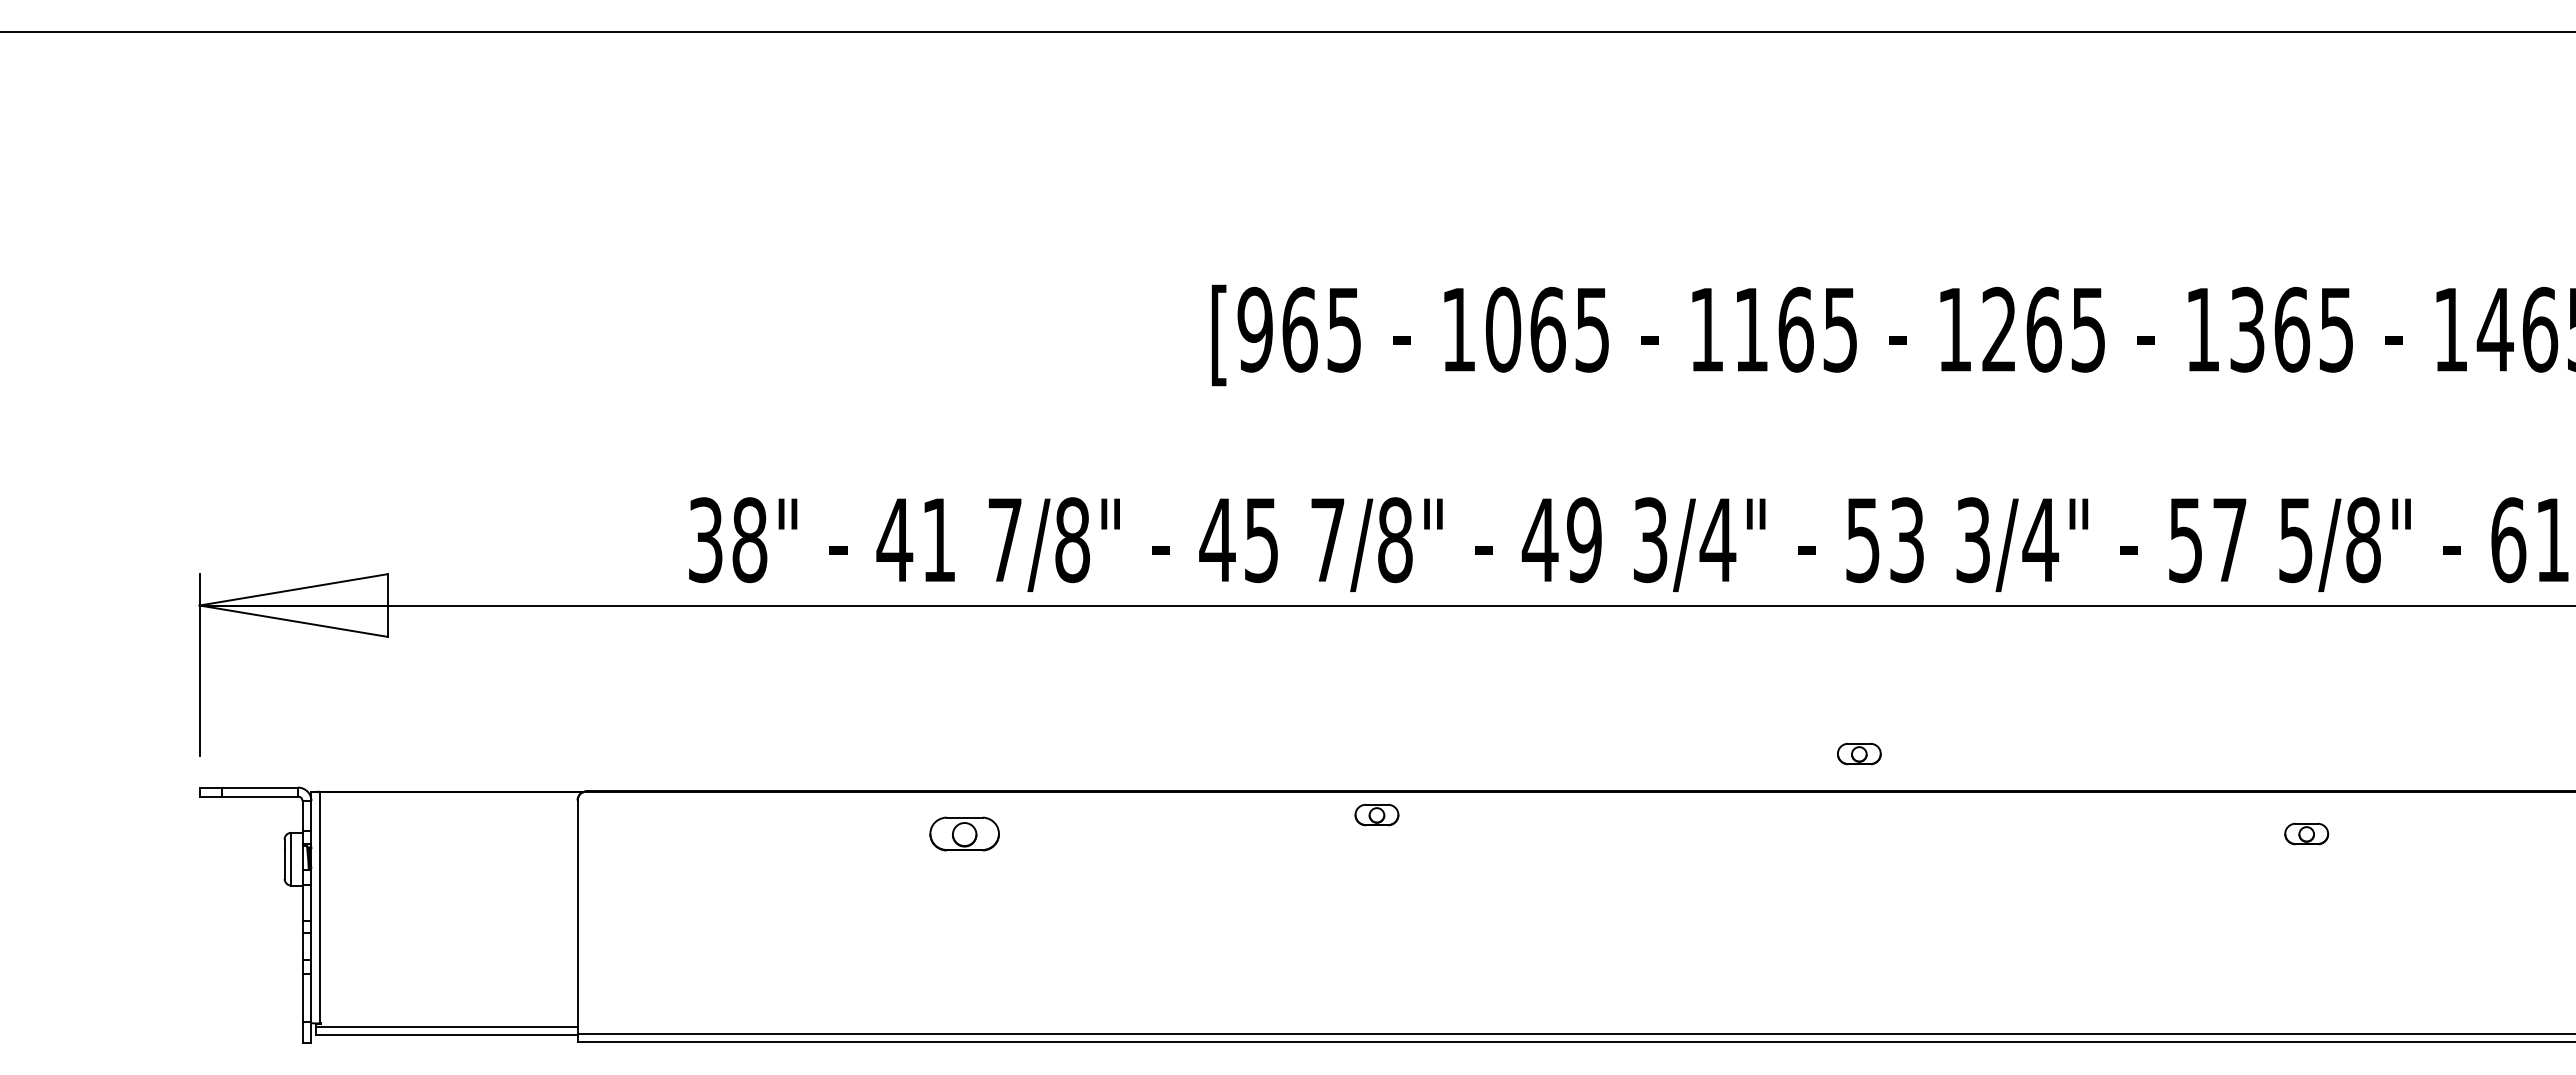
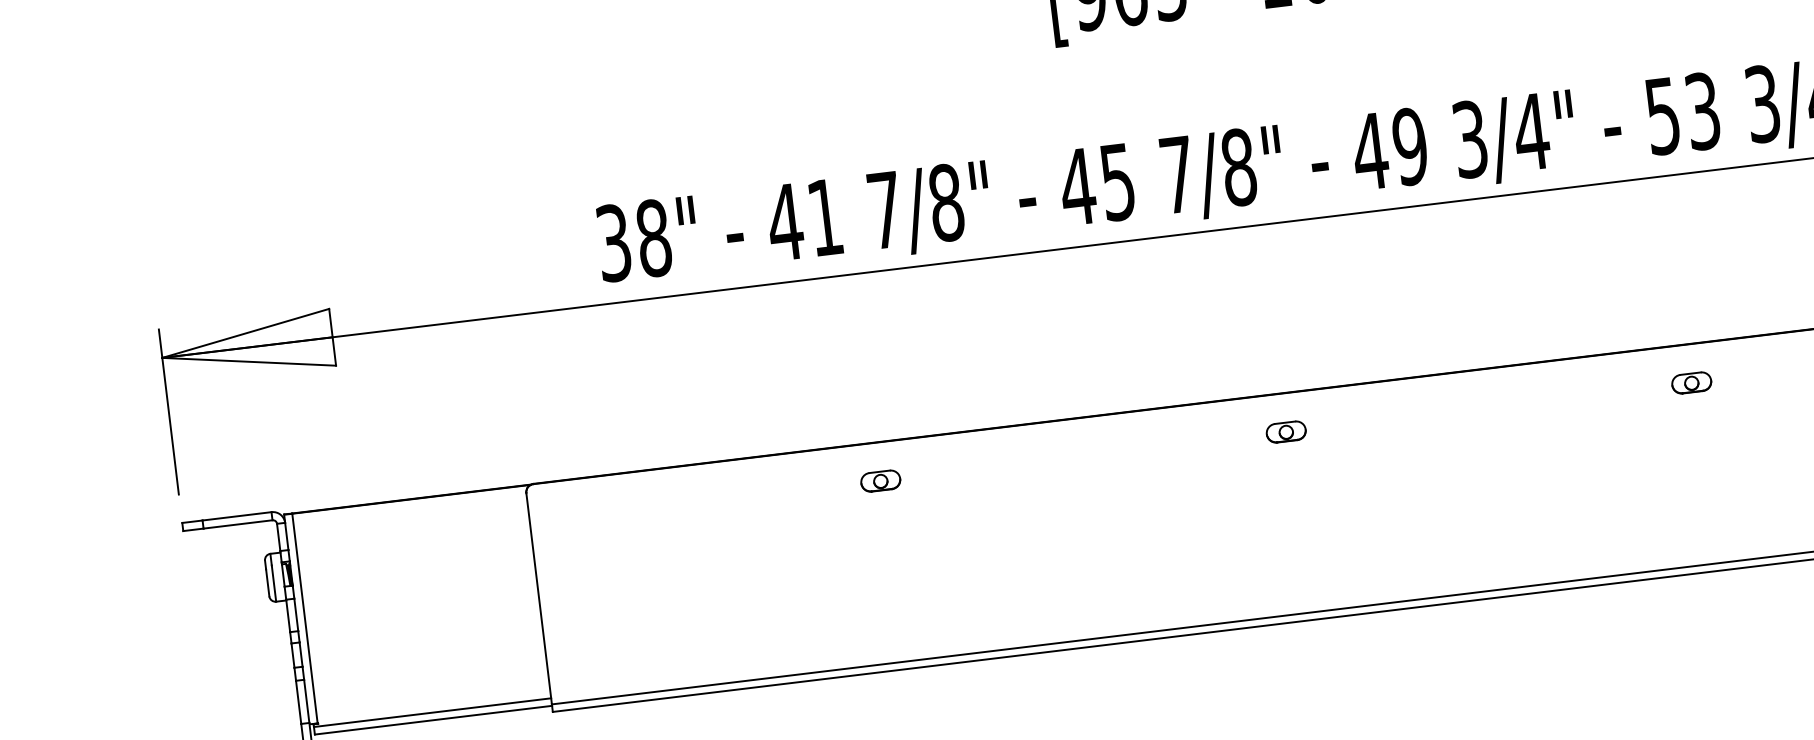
part: (1859, 753) -> (1691, 382), moved
part: (1376, 814) -> (1285, 431), moved
part: (964, 833) -> (880, 480), size x0.62

